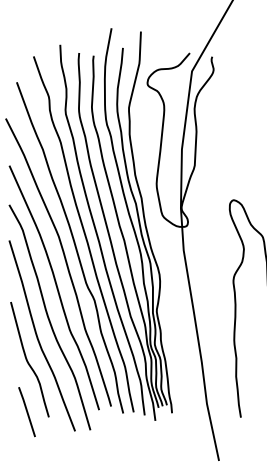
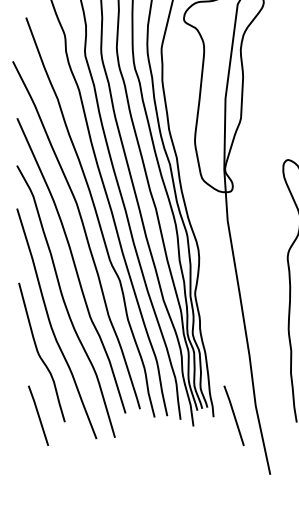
line: (188, 412) -> (233, 416), added

